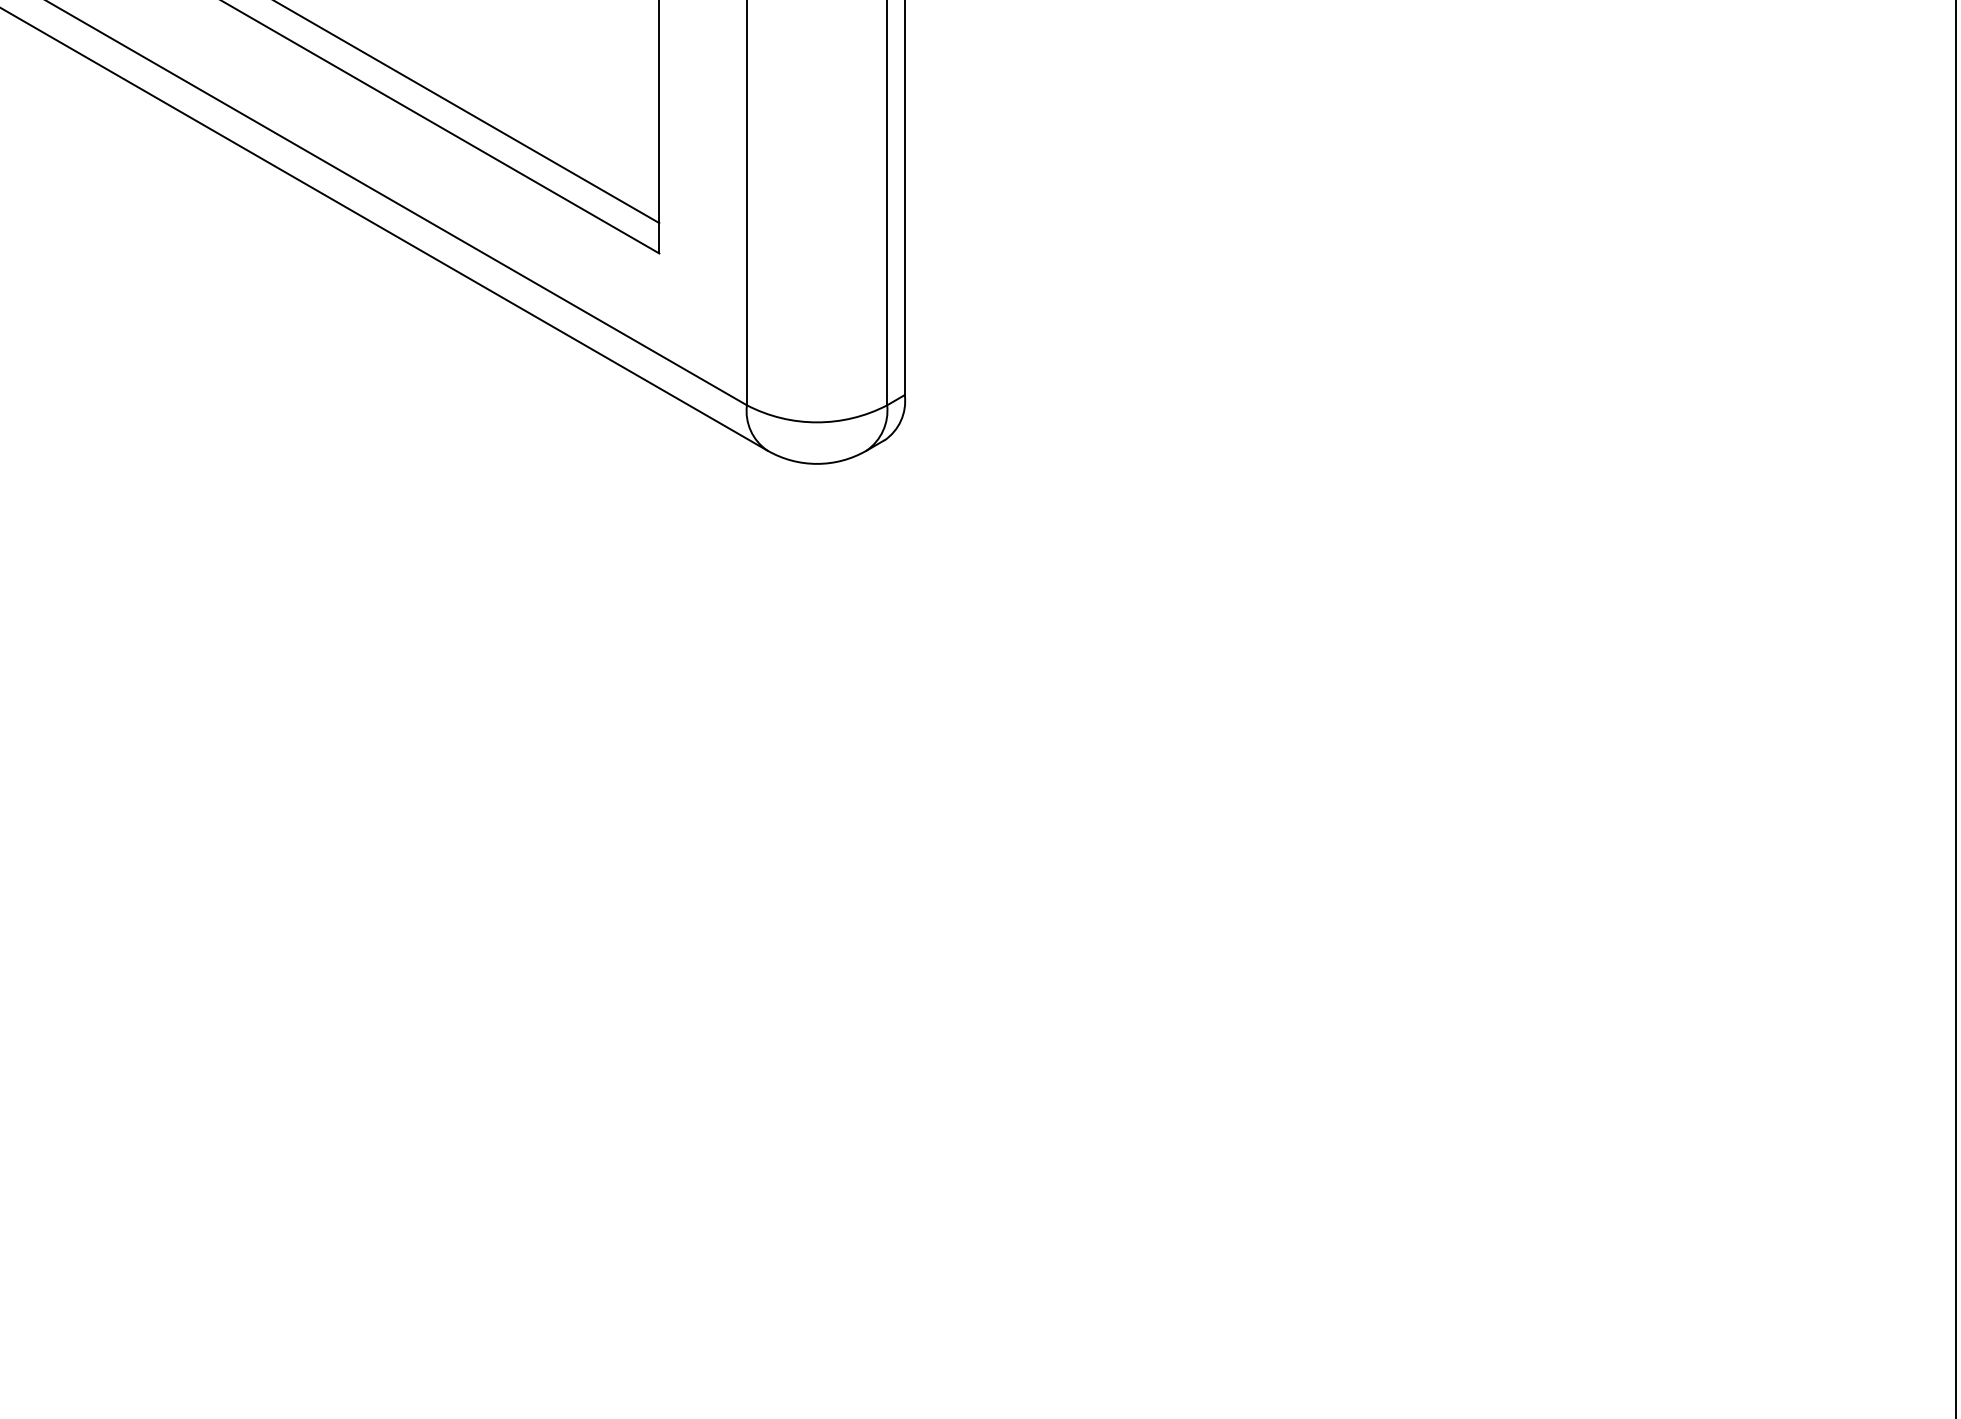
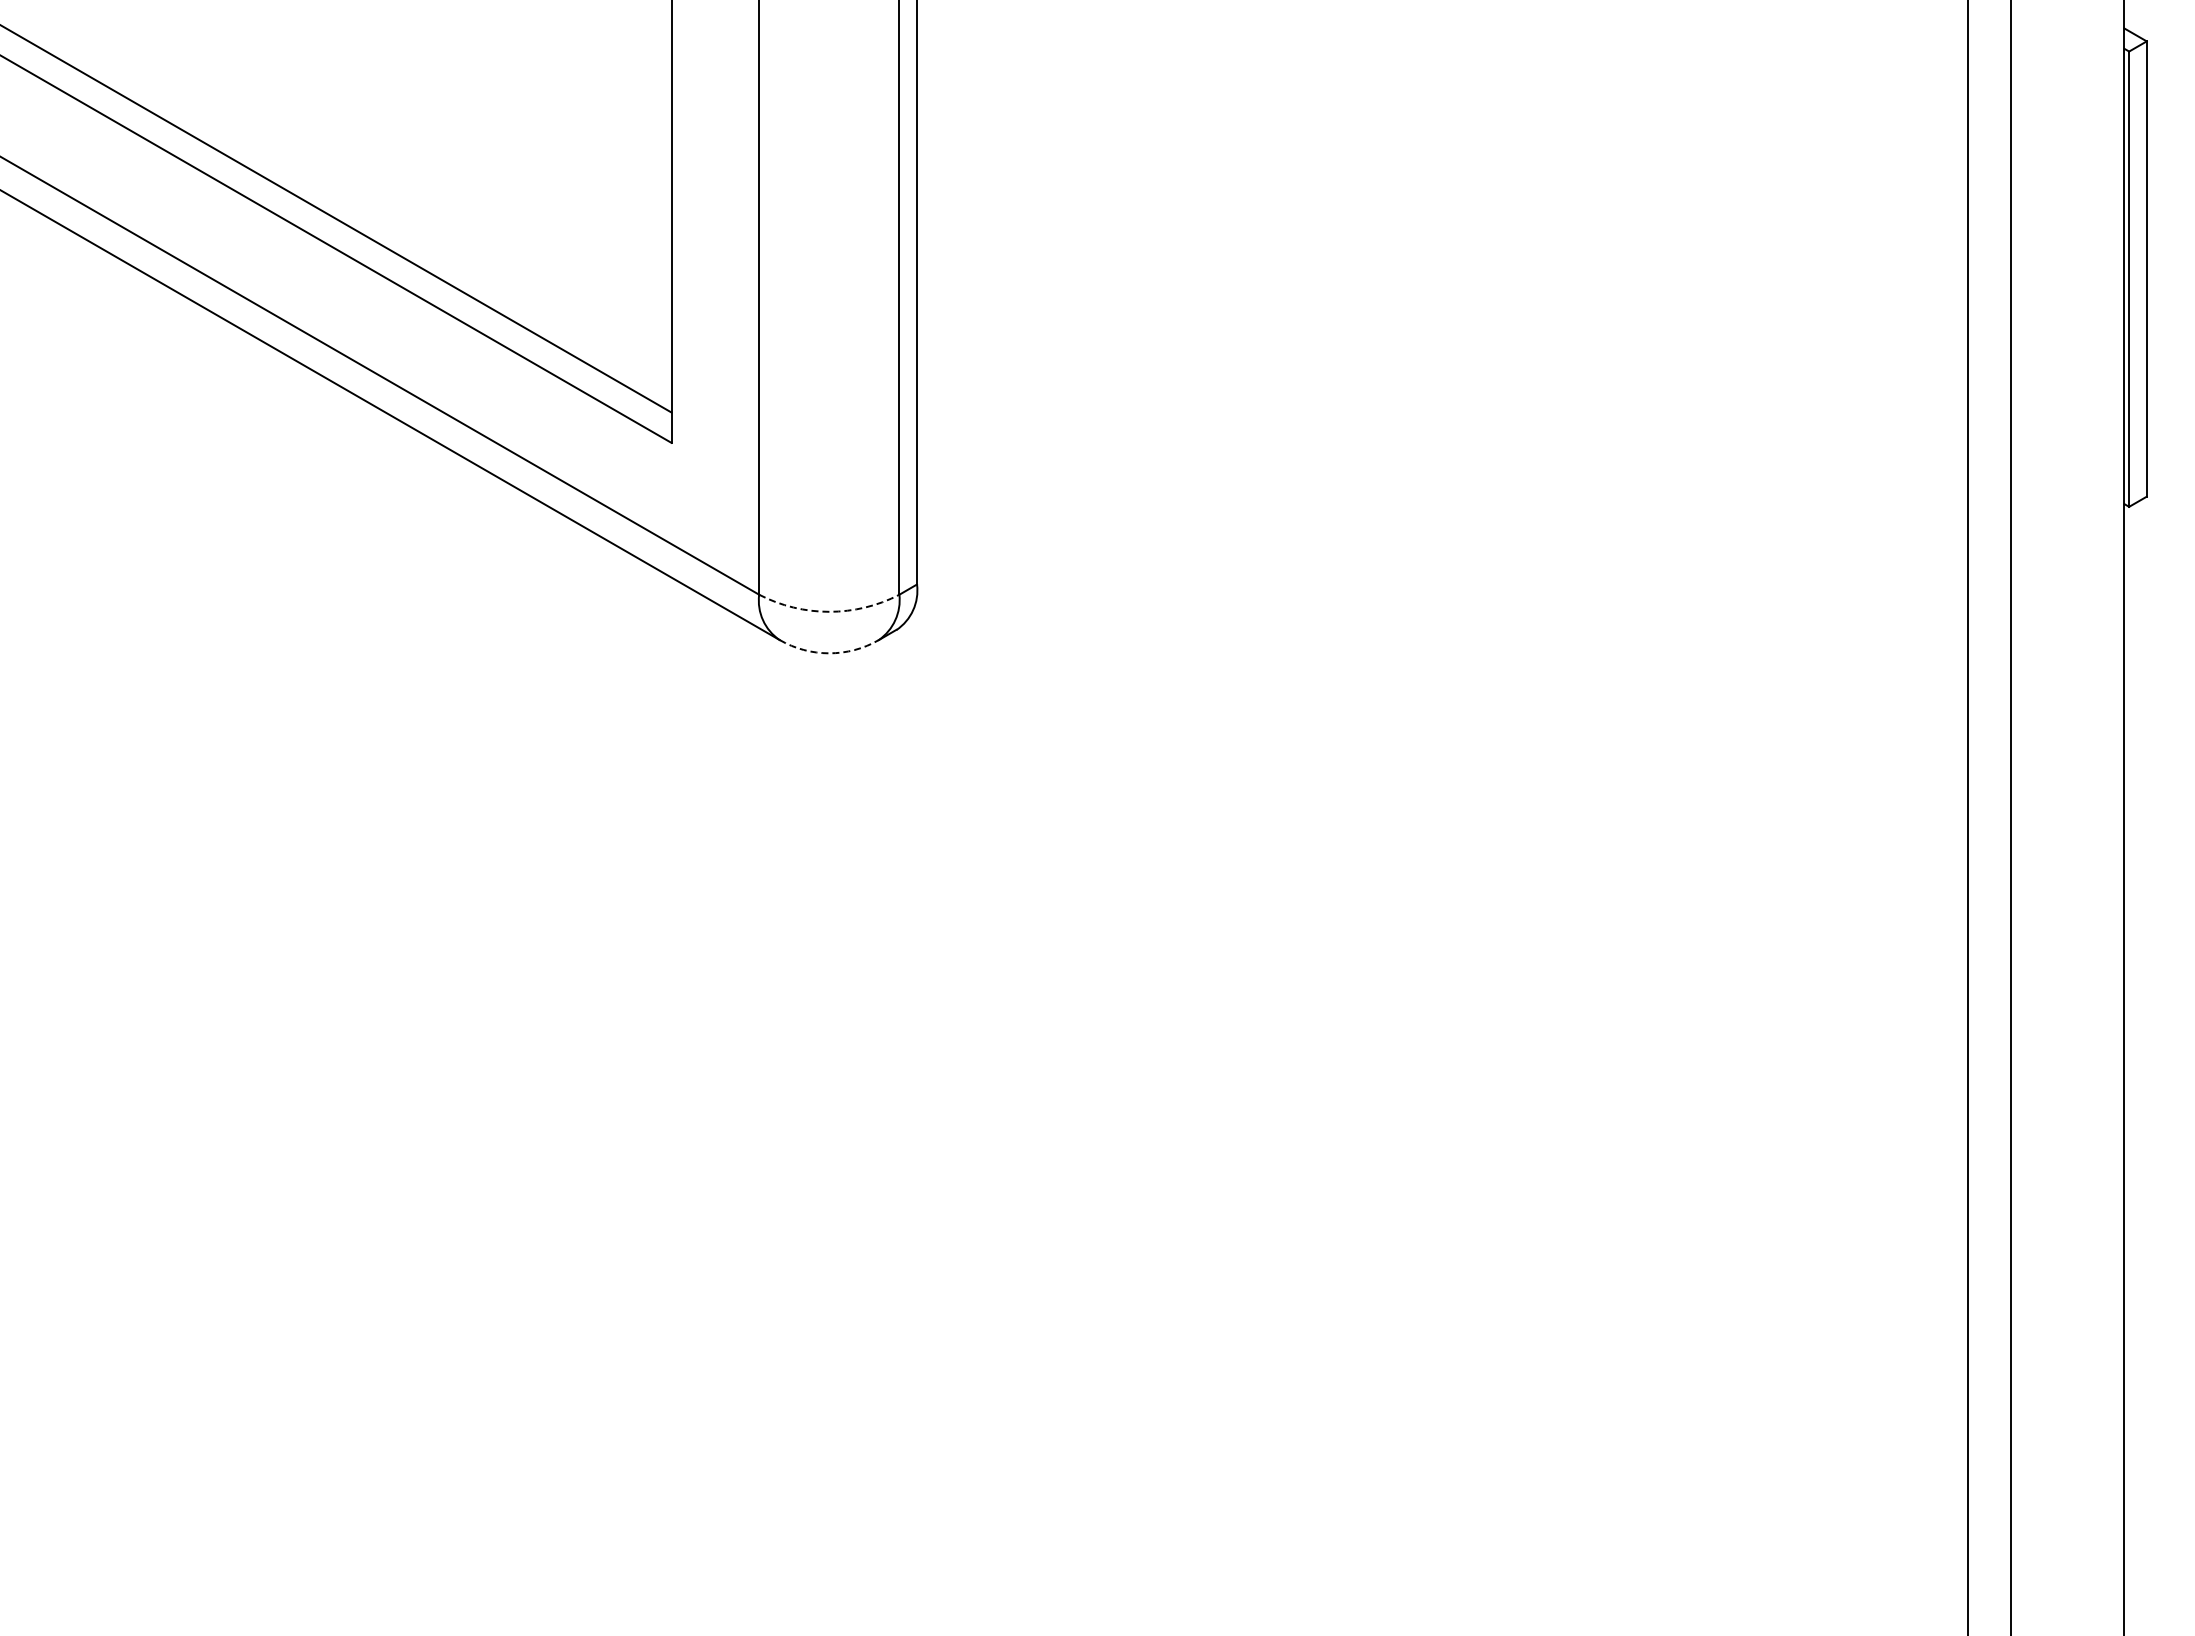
arc: (817, 422) -> (829, 611), solid -> dashed
arc: (817, 464) -> (829, 653), solid -> dashed

